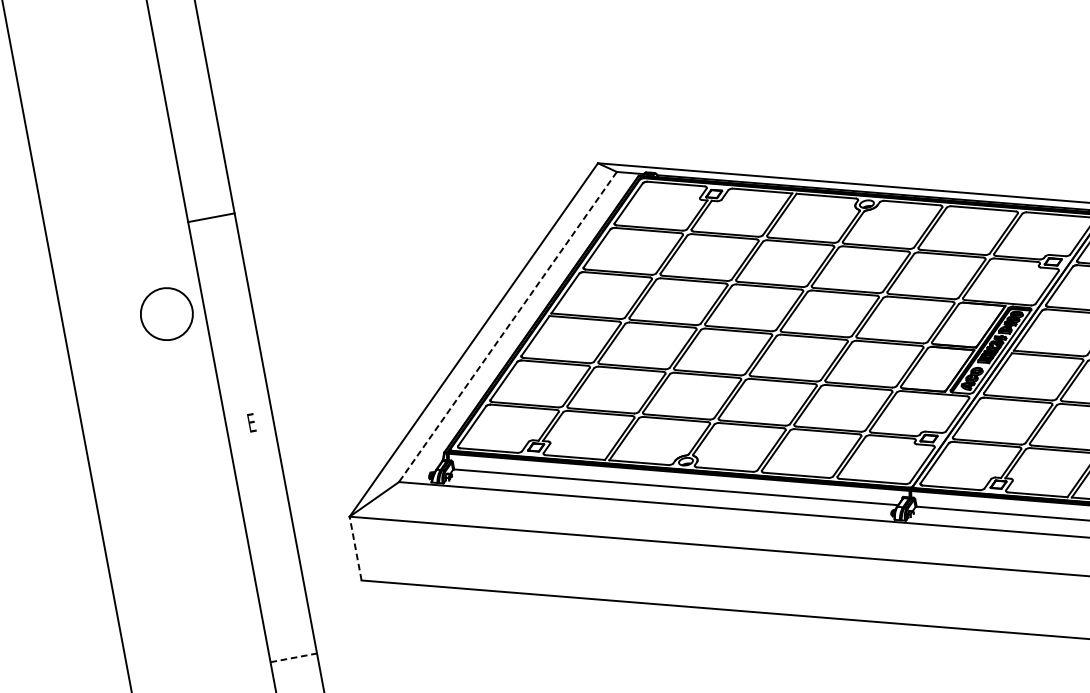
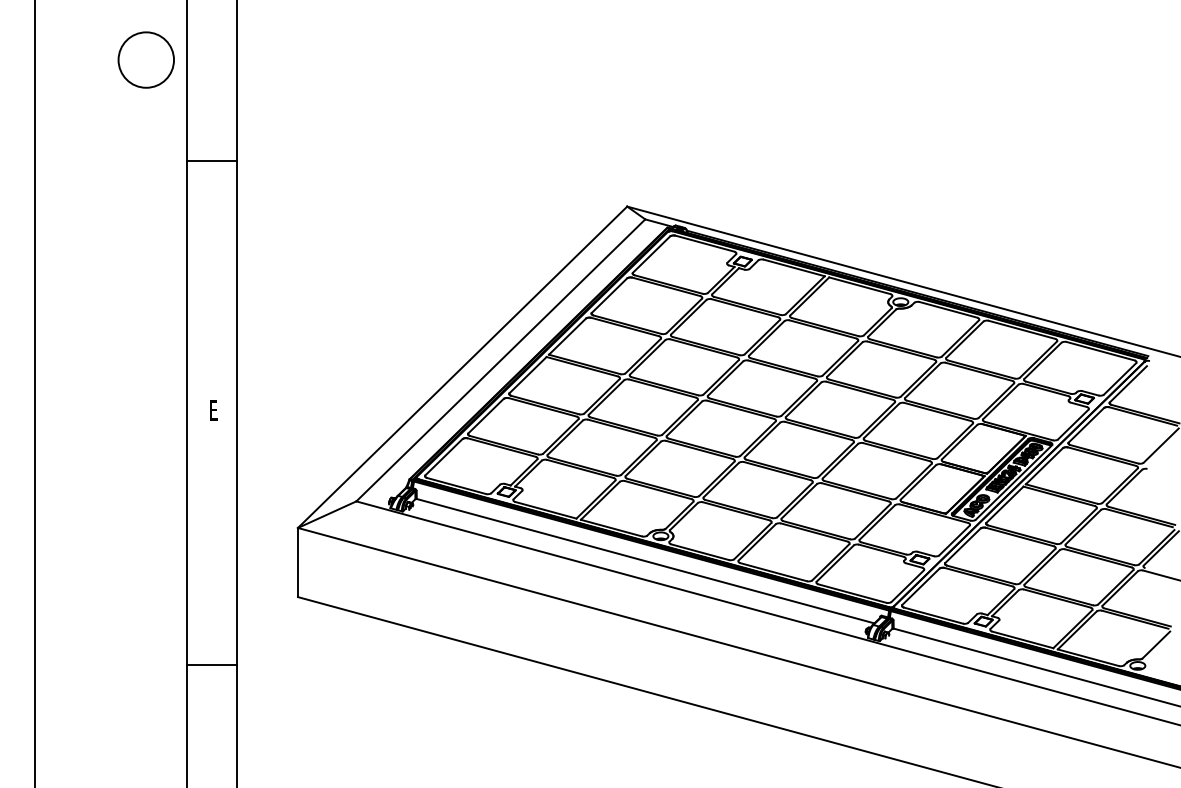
line: (211, 217) -> (211, 160), moved
circle: (166, 313) -> (145, 59), moved
line: (507, 327) -> (500, 360), dashed -> solid
line: (355, 548) -> (297, 562), dashed -> solid
line: (294, 657) -> (212, 664), dashed -> solid

